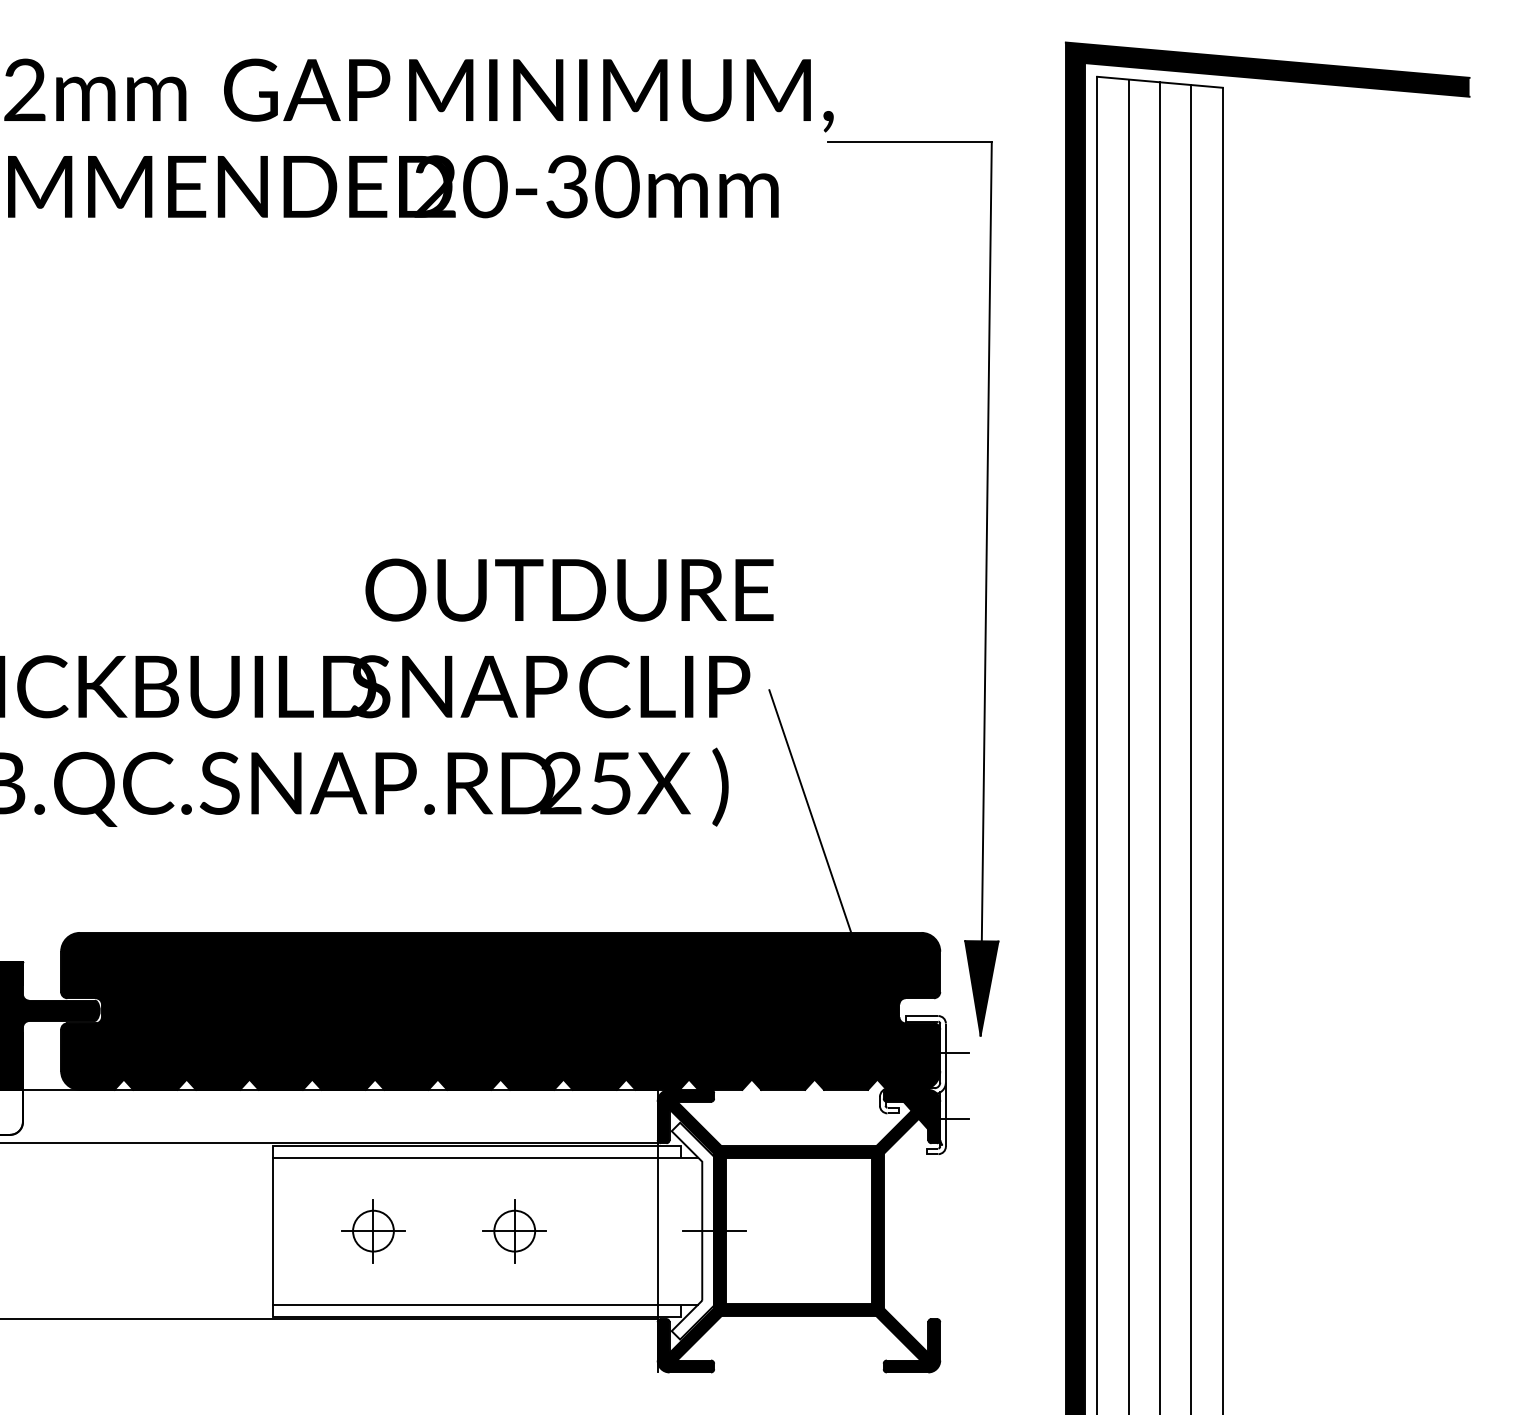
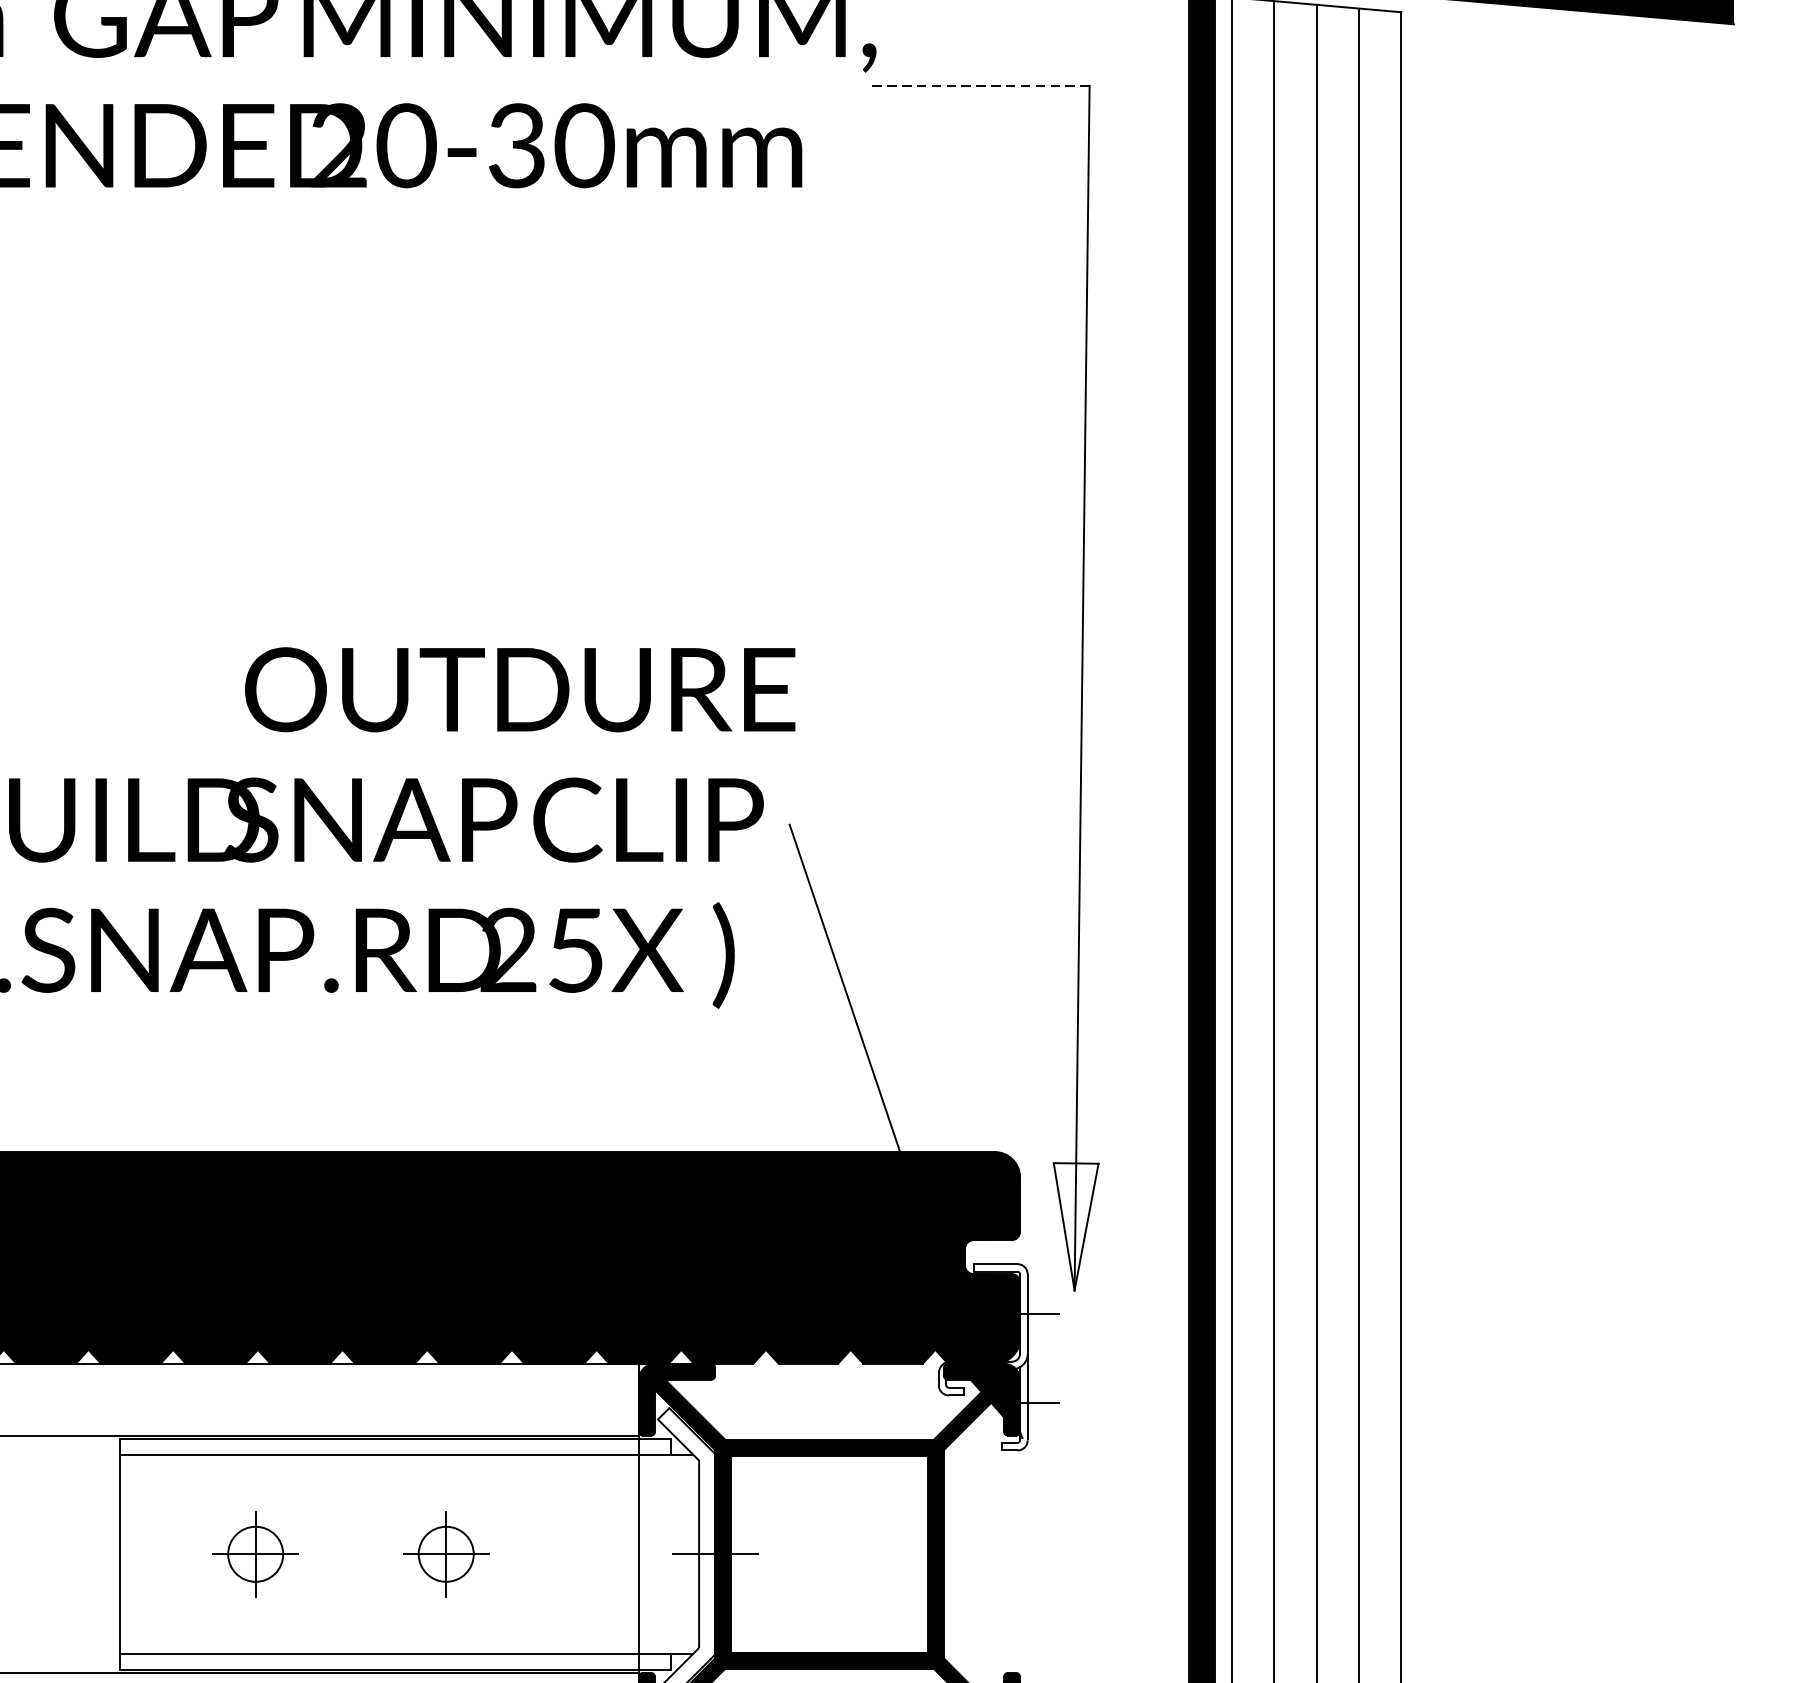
line: (909, 142) -> (978, 86), solid -> dashed
fill: (981, 988) -> (1075, 1227), removed

